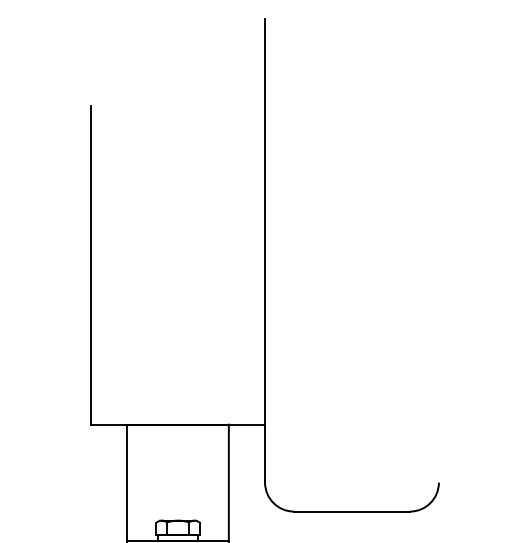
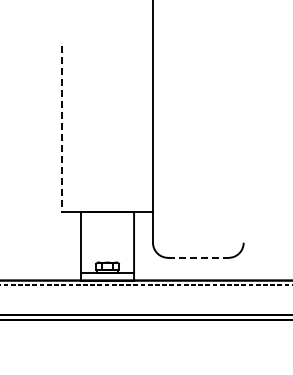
line: (91, 265) -> (62, 129), solid -> dashed
line: (352, 510) -> (198, 257), solid -> dashed

